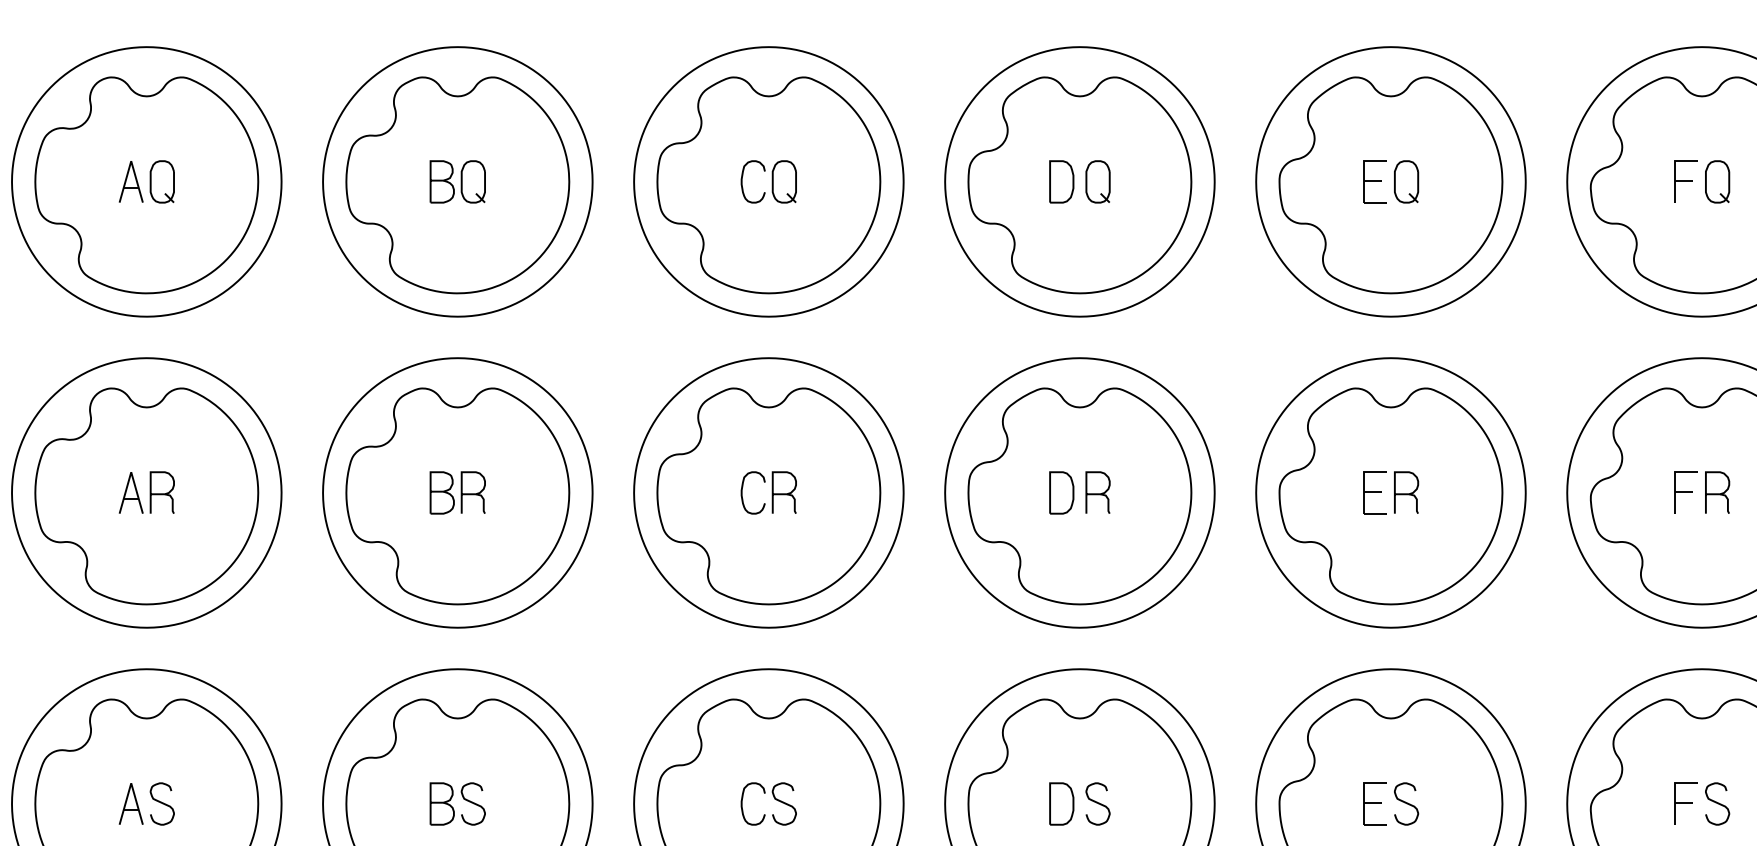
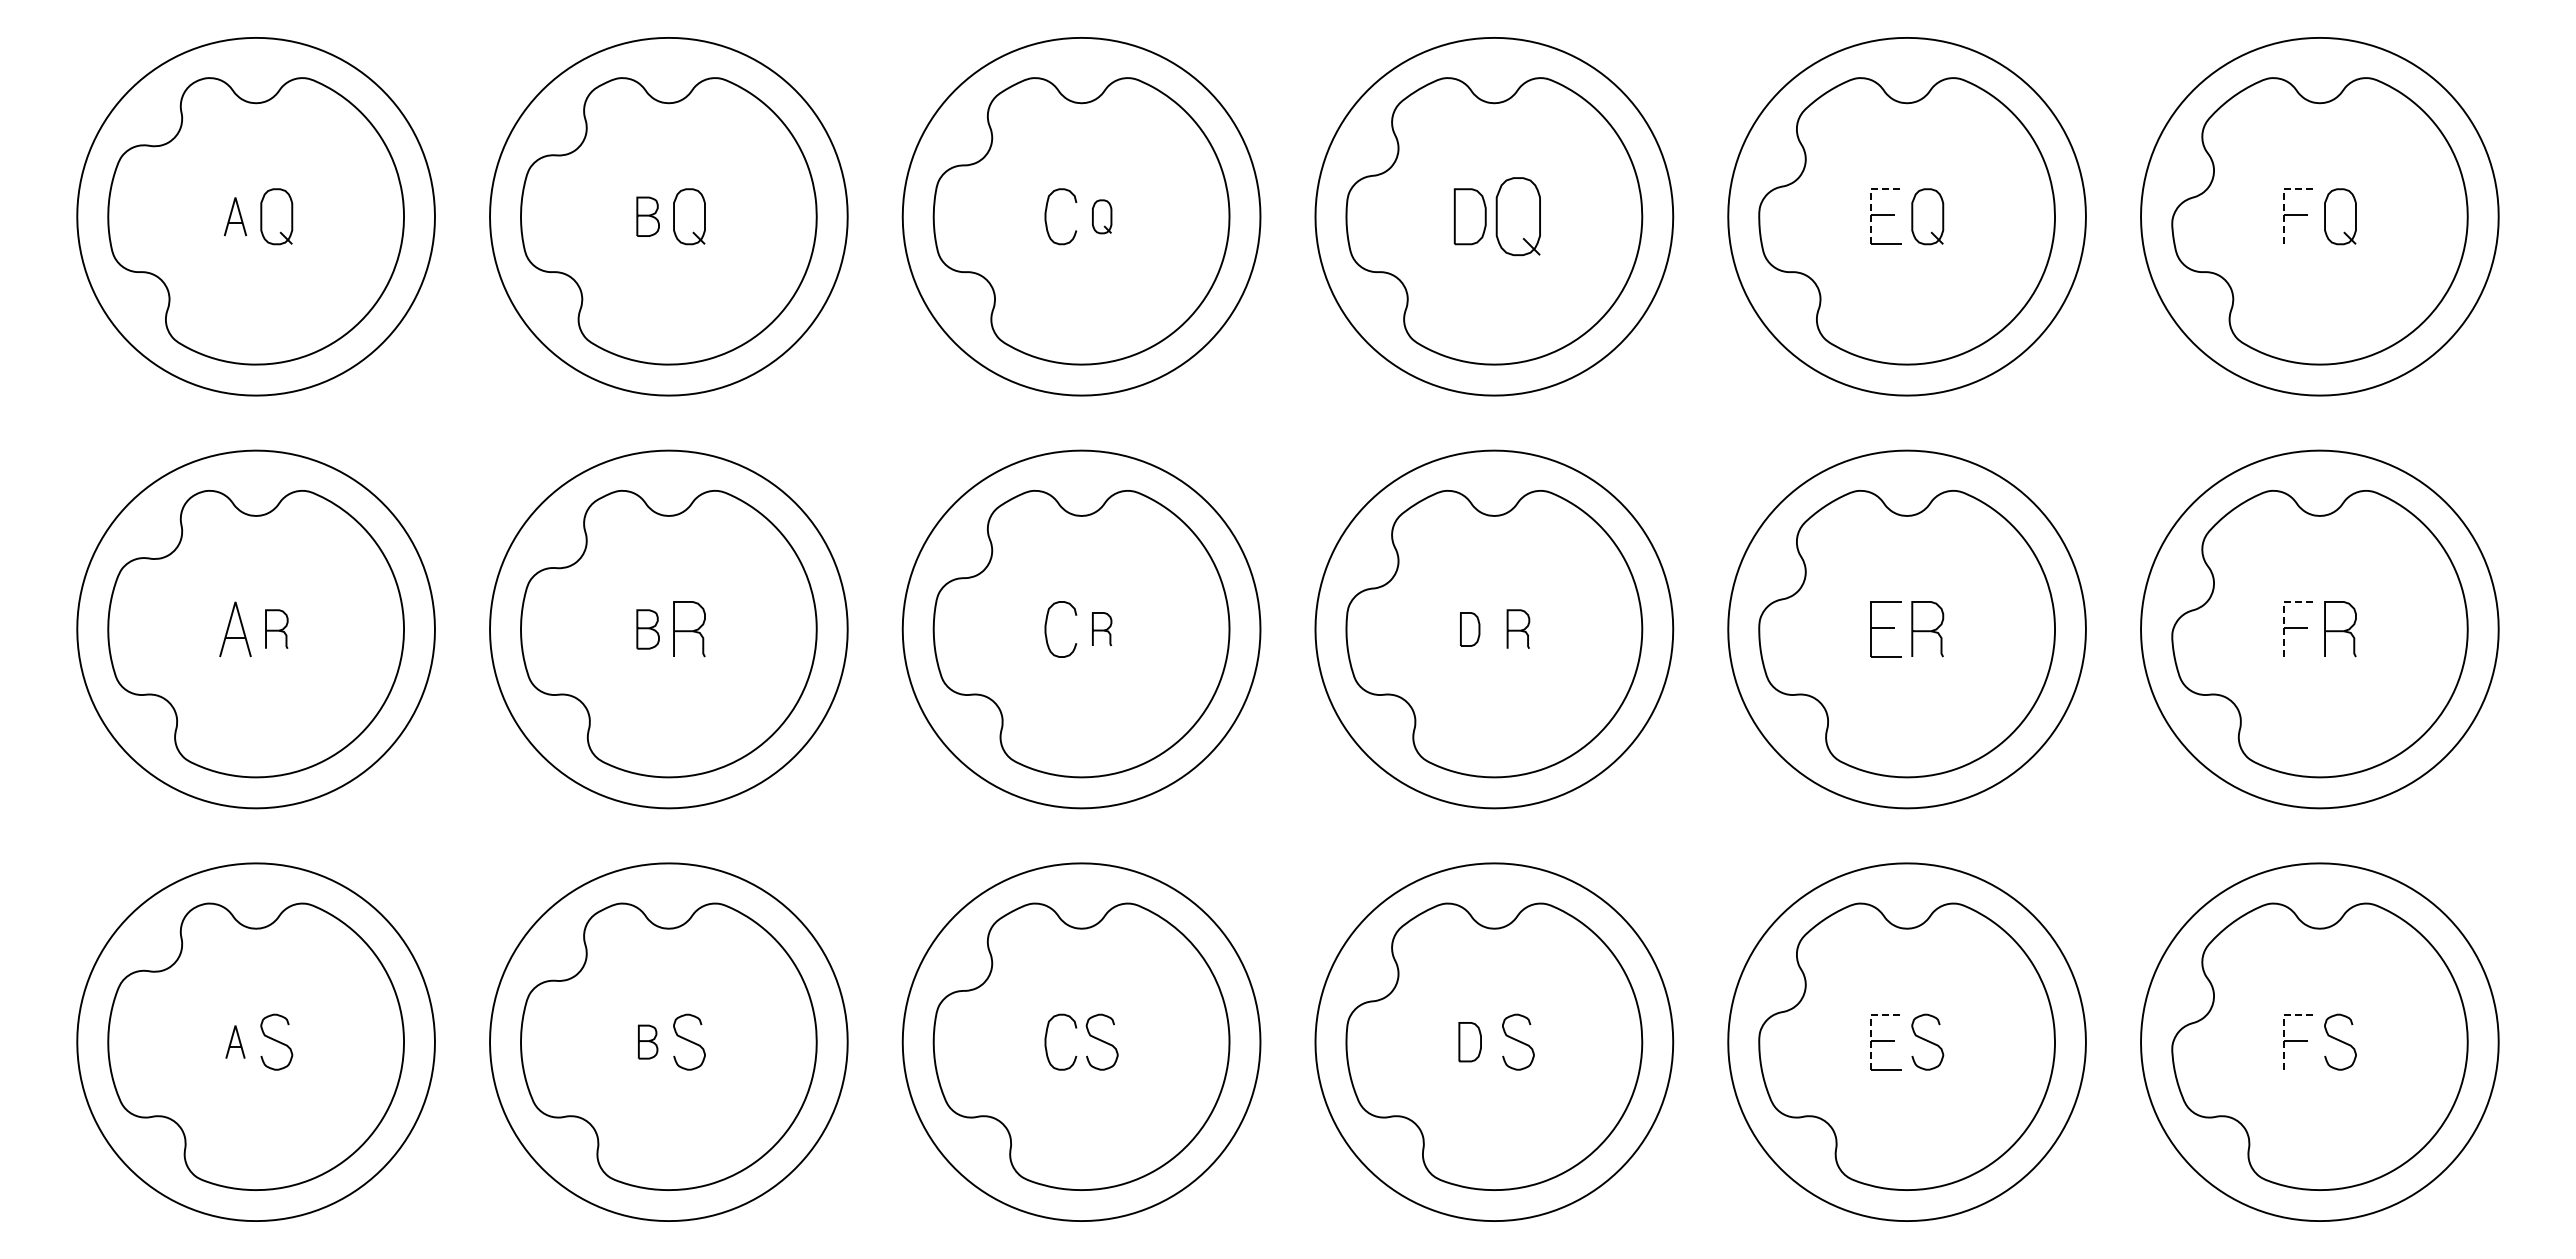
line: (1363, 170) -> (1870, 201), solid -> dashed
line: (1674, 170) -> (2283, 201), solid -> dashed
part: (131, 181) -> (235, 216), size x0.7
part: (441, 181) -> (647, 216), size x0.7
part: (783, 181) -> (1101, 216), size x0.6
part: (1098, 181) -> (1518, 216), size x1.4
line: (1674, 480) -> (2283, 613), solid -> dashed
part: (162, 492) -> (276, 629), size x0.7
part: (441, 492) -> (647, 629), size x0.7
part: (783, 492) -> (1101, 629), size x0.6
part: (1061, 492) -> (1469, 629), size x0.6
part: (1098, 492) -> (1518, 629), size x0.7
line: (1363, 792) -> (1870, 1026), solid -> dashed
line: (1674, 792) -> (2283, 1026), solid -> dashed
part: (131, 803) -> (235, 1041), size x0.6
part: (441, 803) -> (647, 1041), size x0.6
part: (1061, 803) -> (1469, 1041), size x0.7

